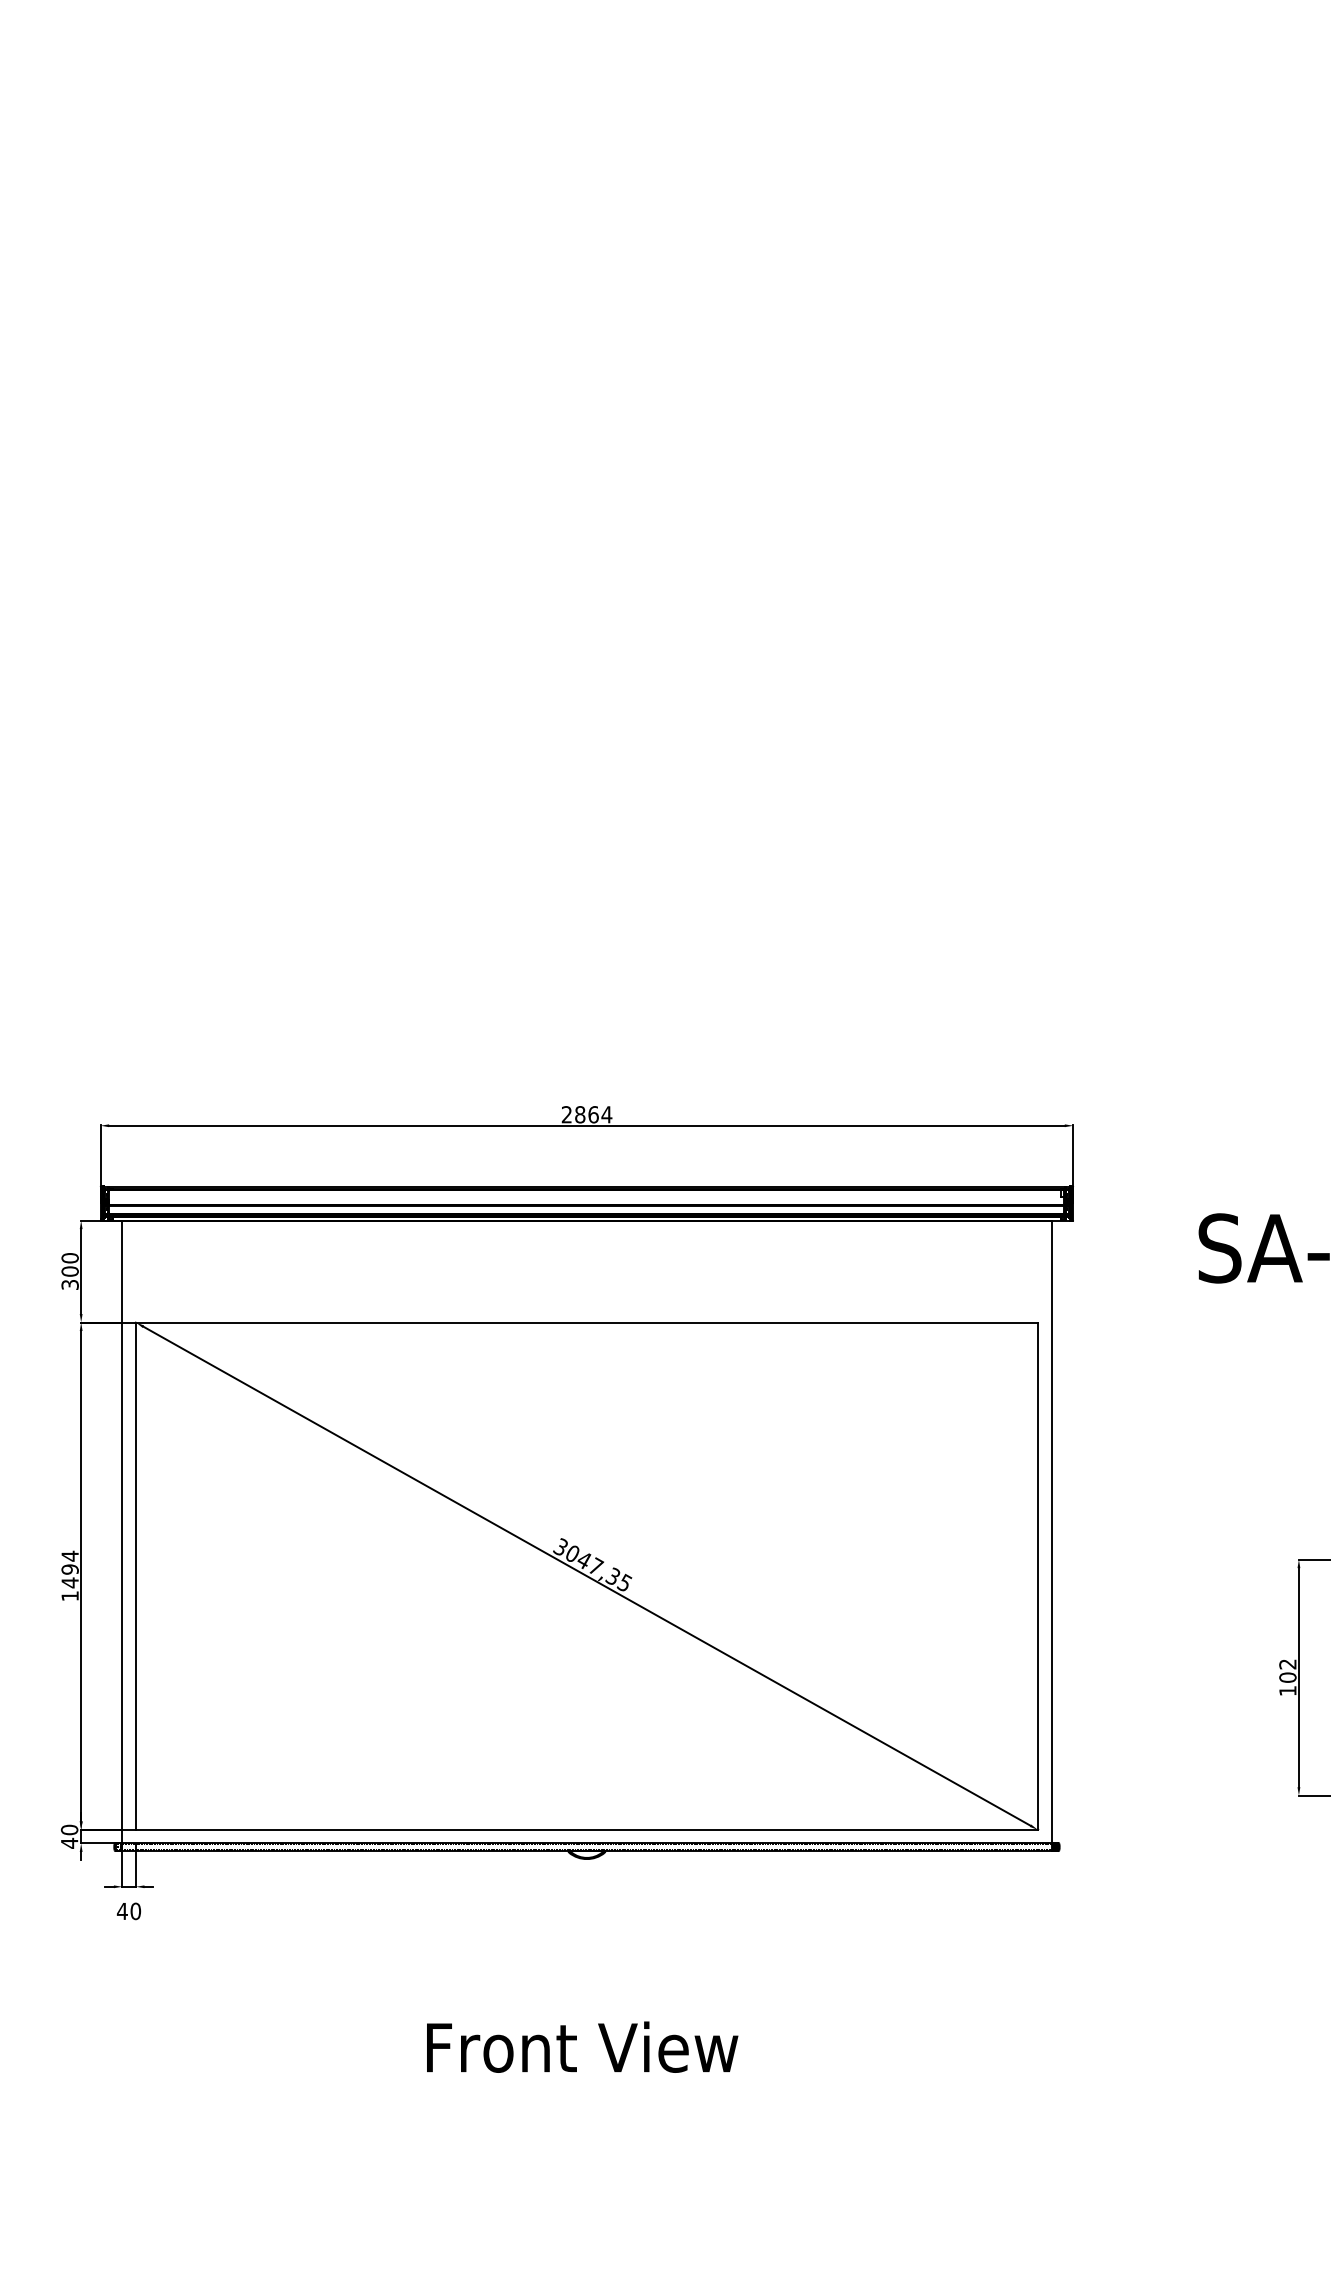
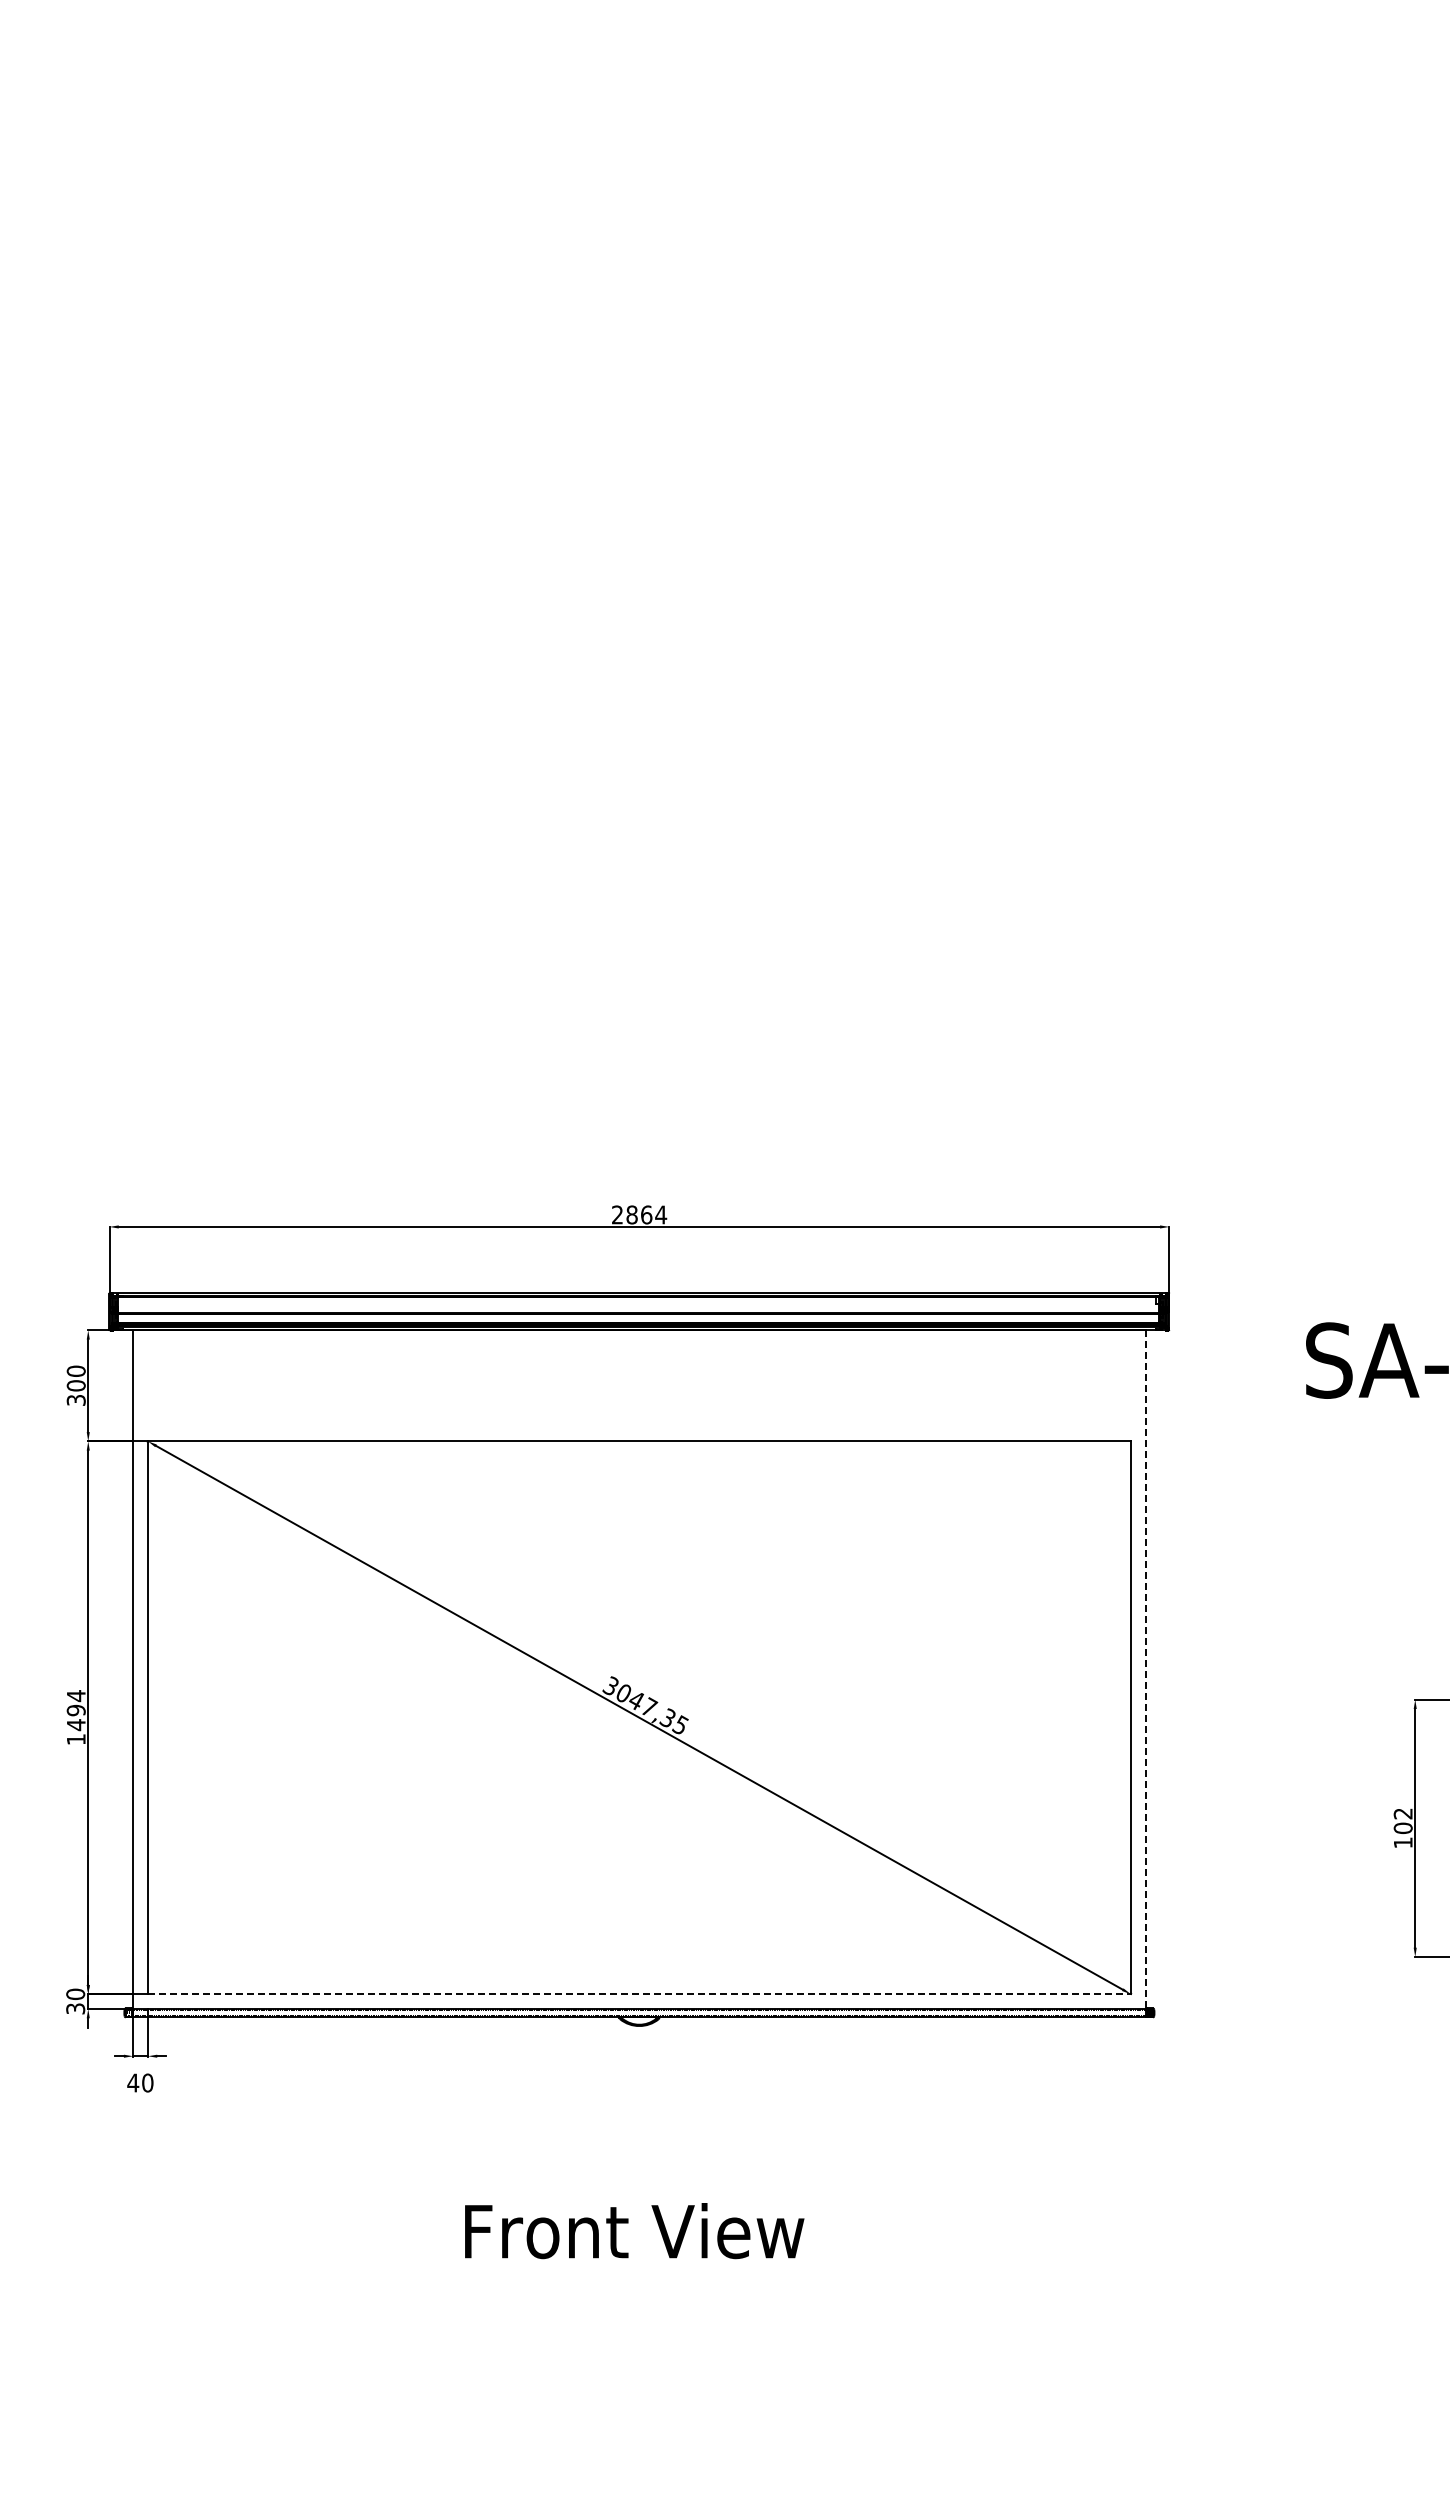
line: (1051, 1532) -> (1145, 1670), solid -> dashed
line: (587, 1830) -> (639, 1994), solid -> dashed
text: (69, 1842) -> (75, 2008), 40 -> 30

